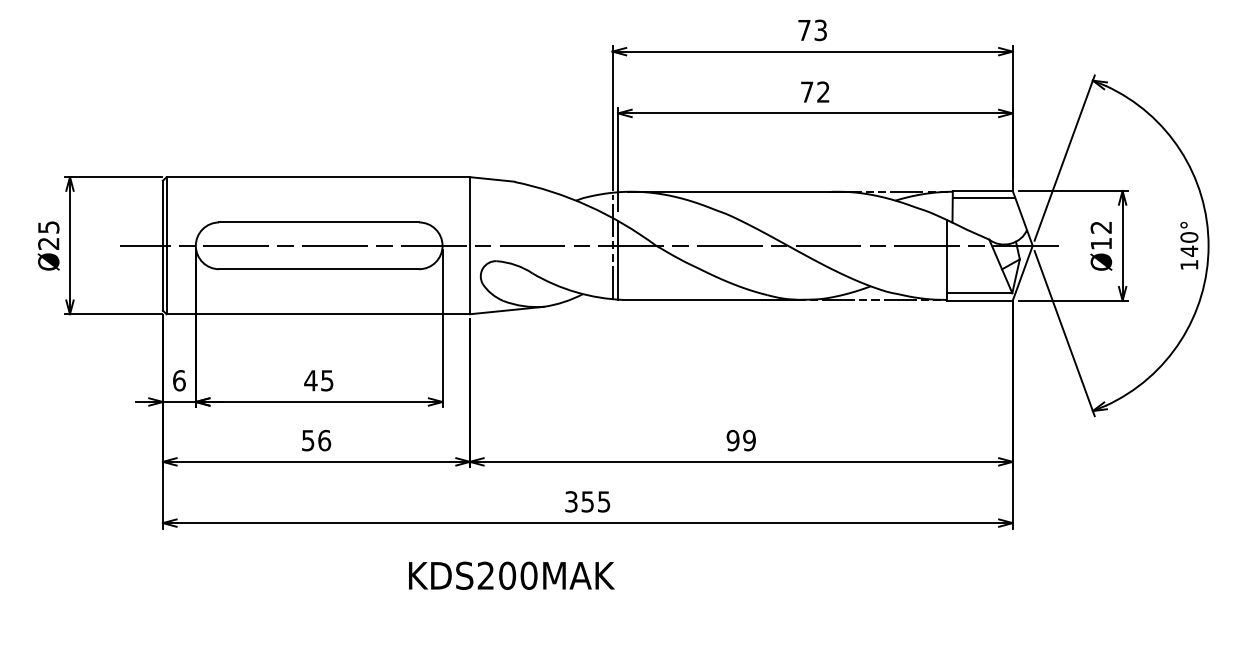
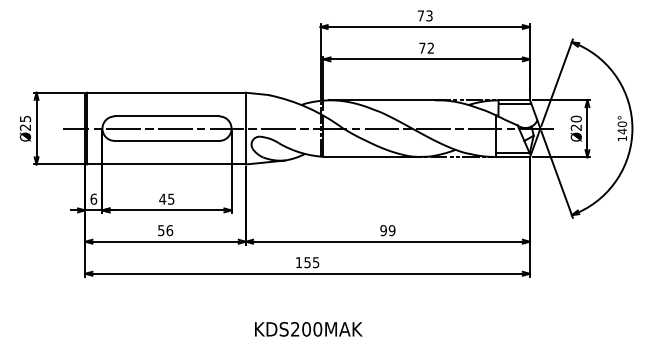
text: (1099, 234) -> (575, 122), Ø12 -> Ø20
text: (570, 501) -> (298, 262), 355 -> 155
text: (511, 576) -> (308, 329), moved

